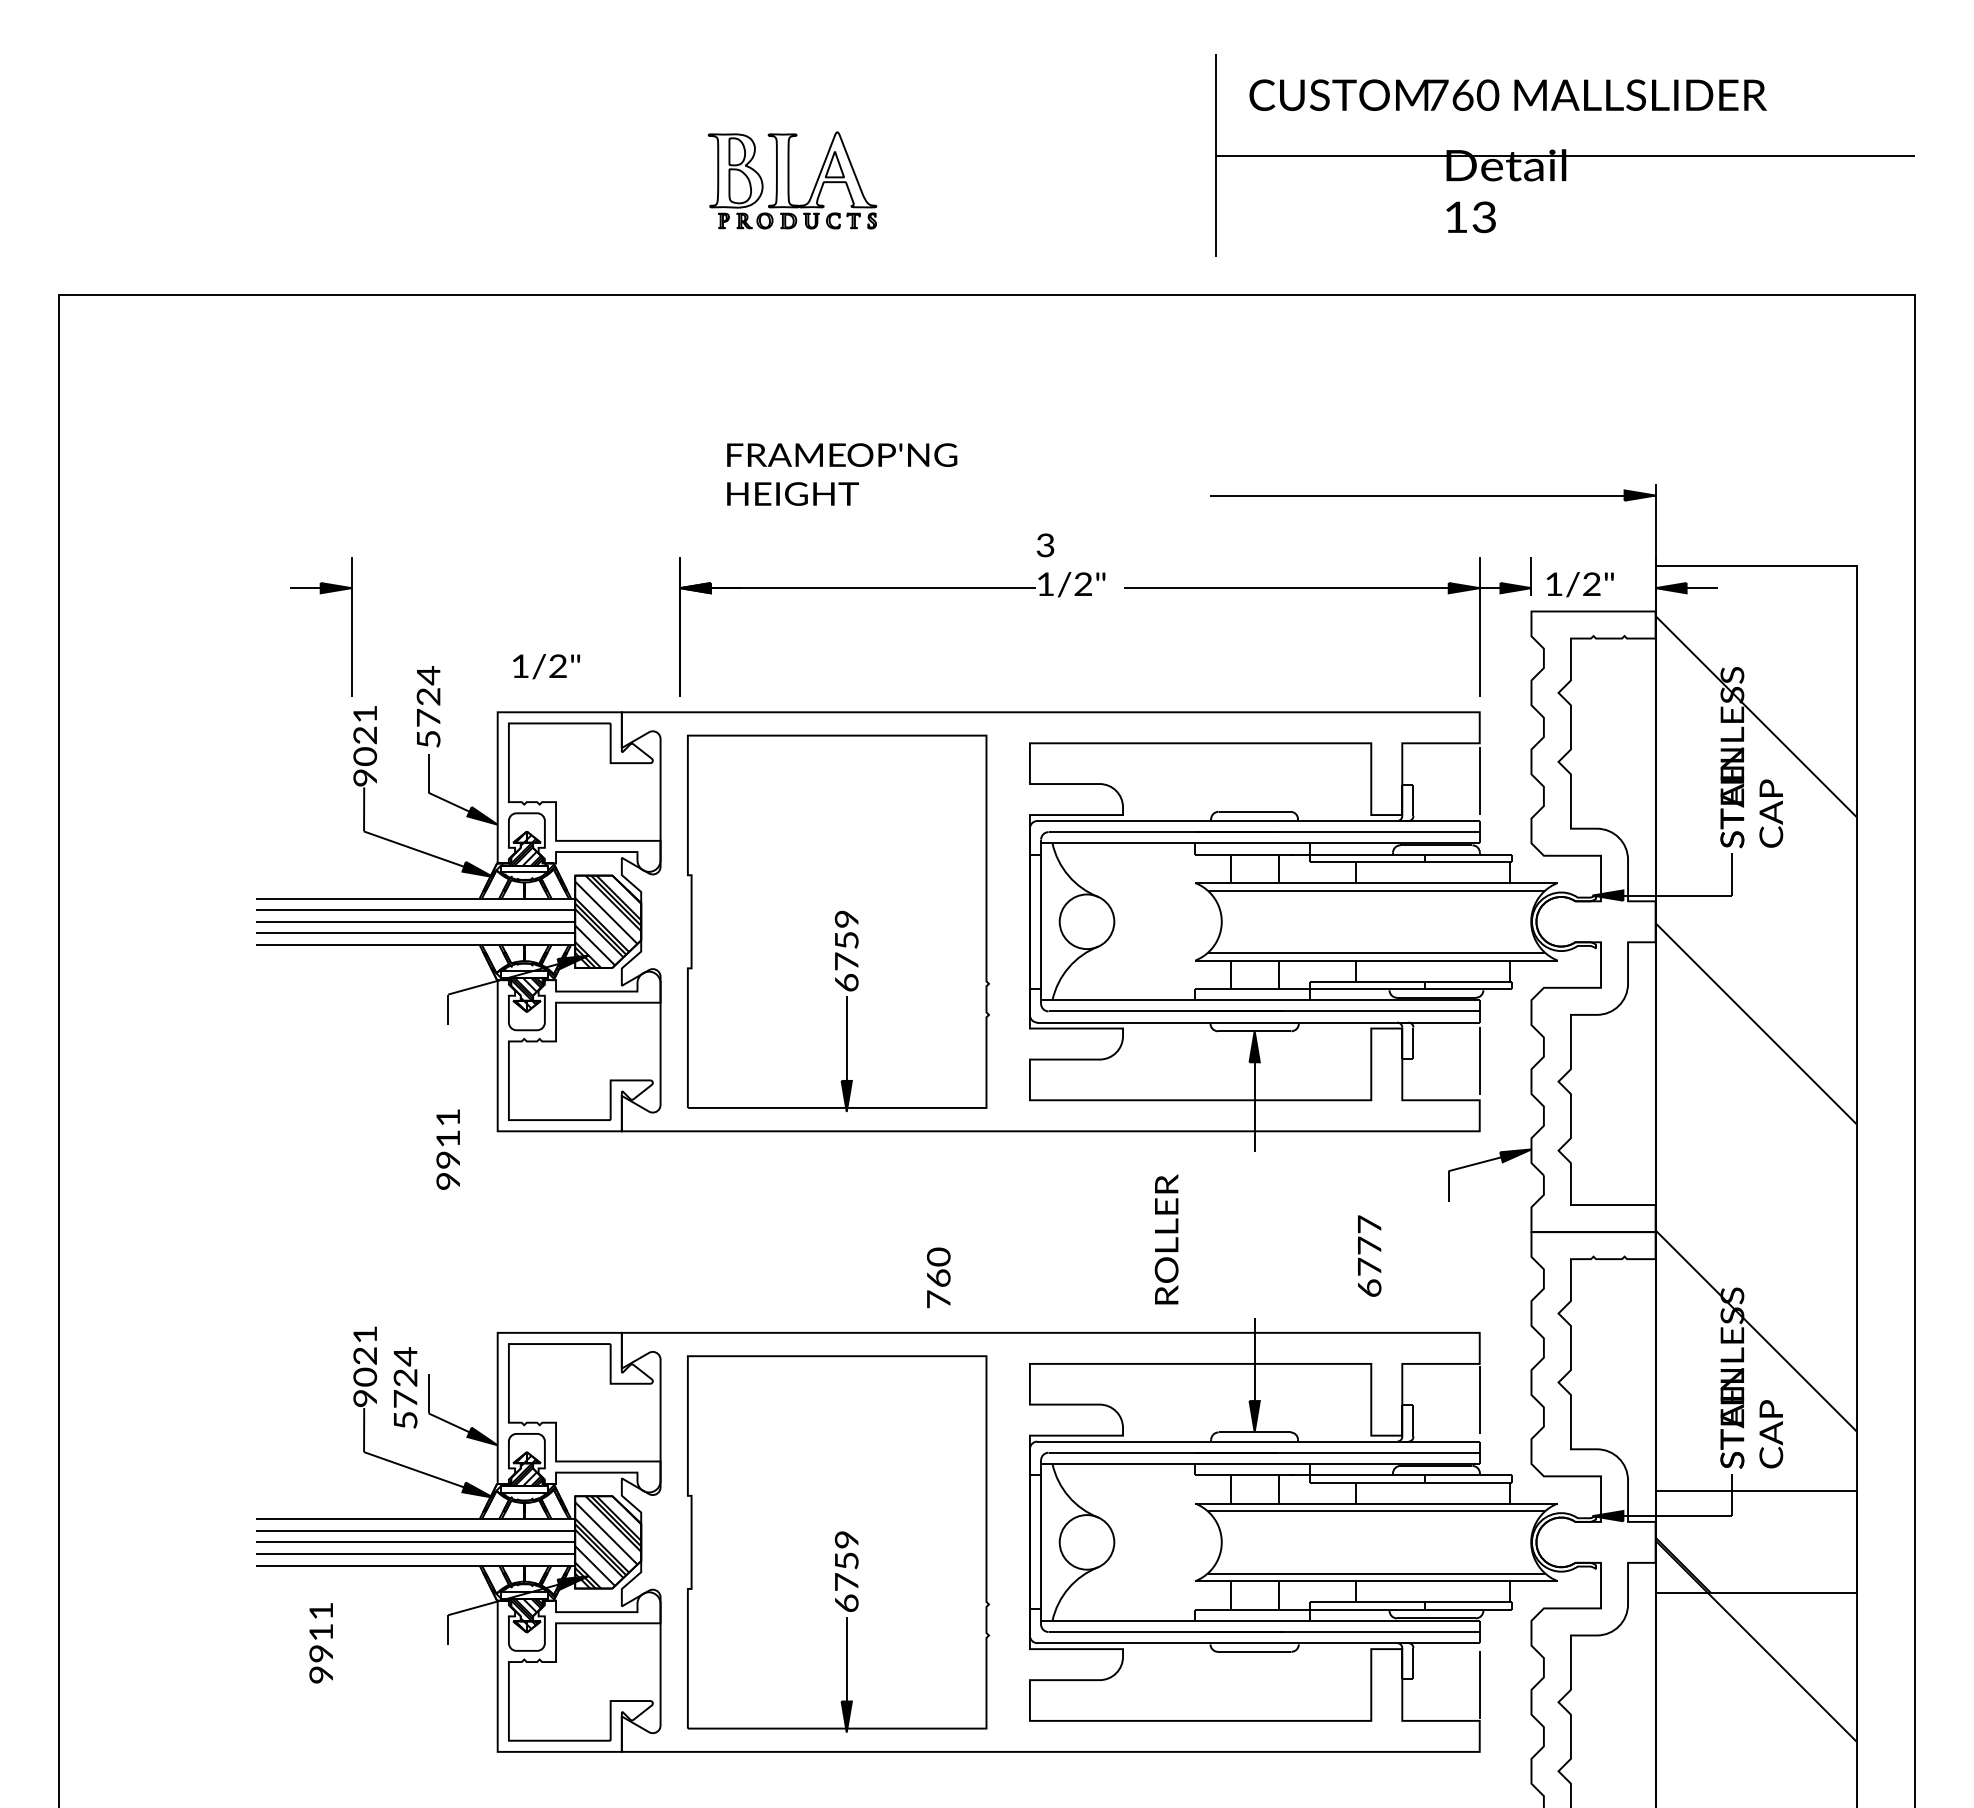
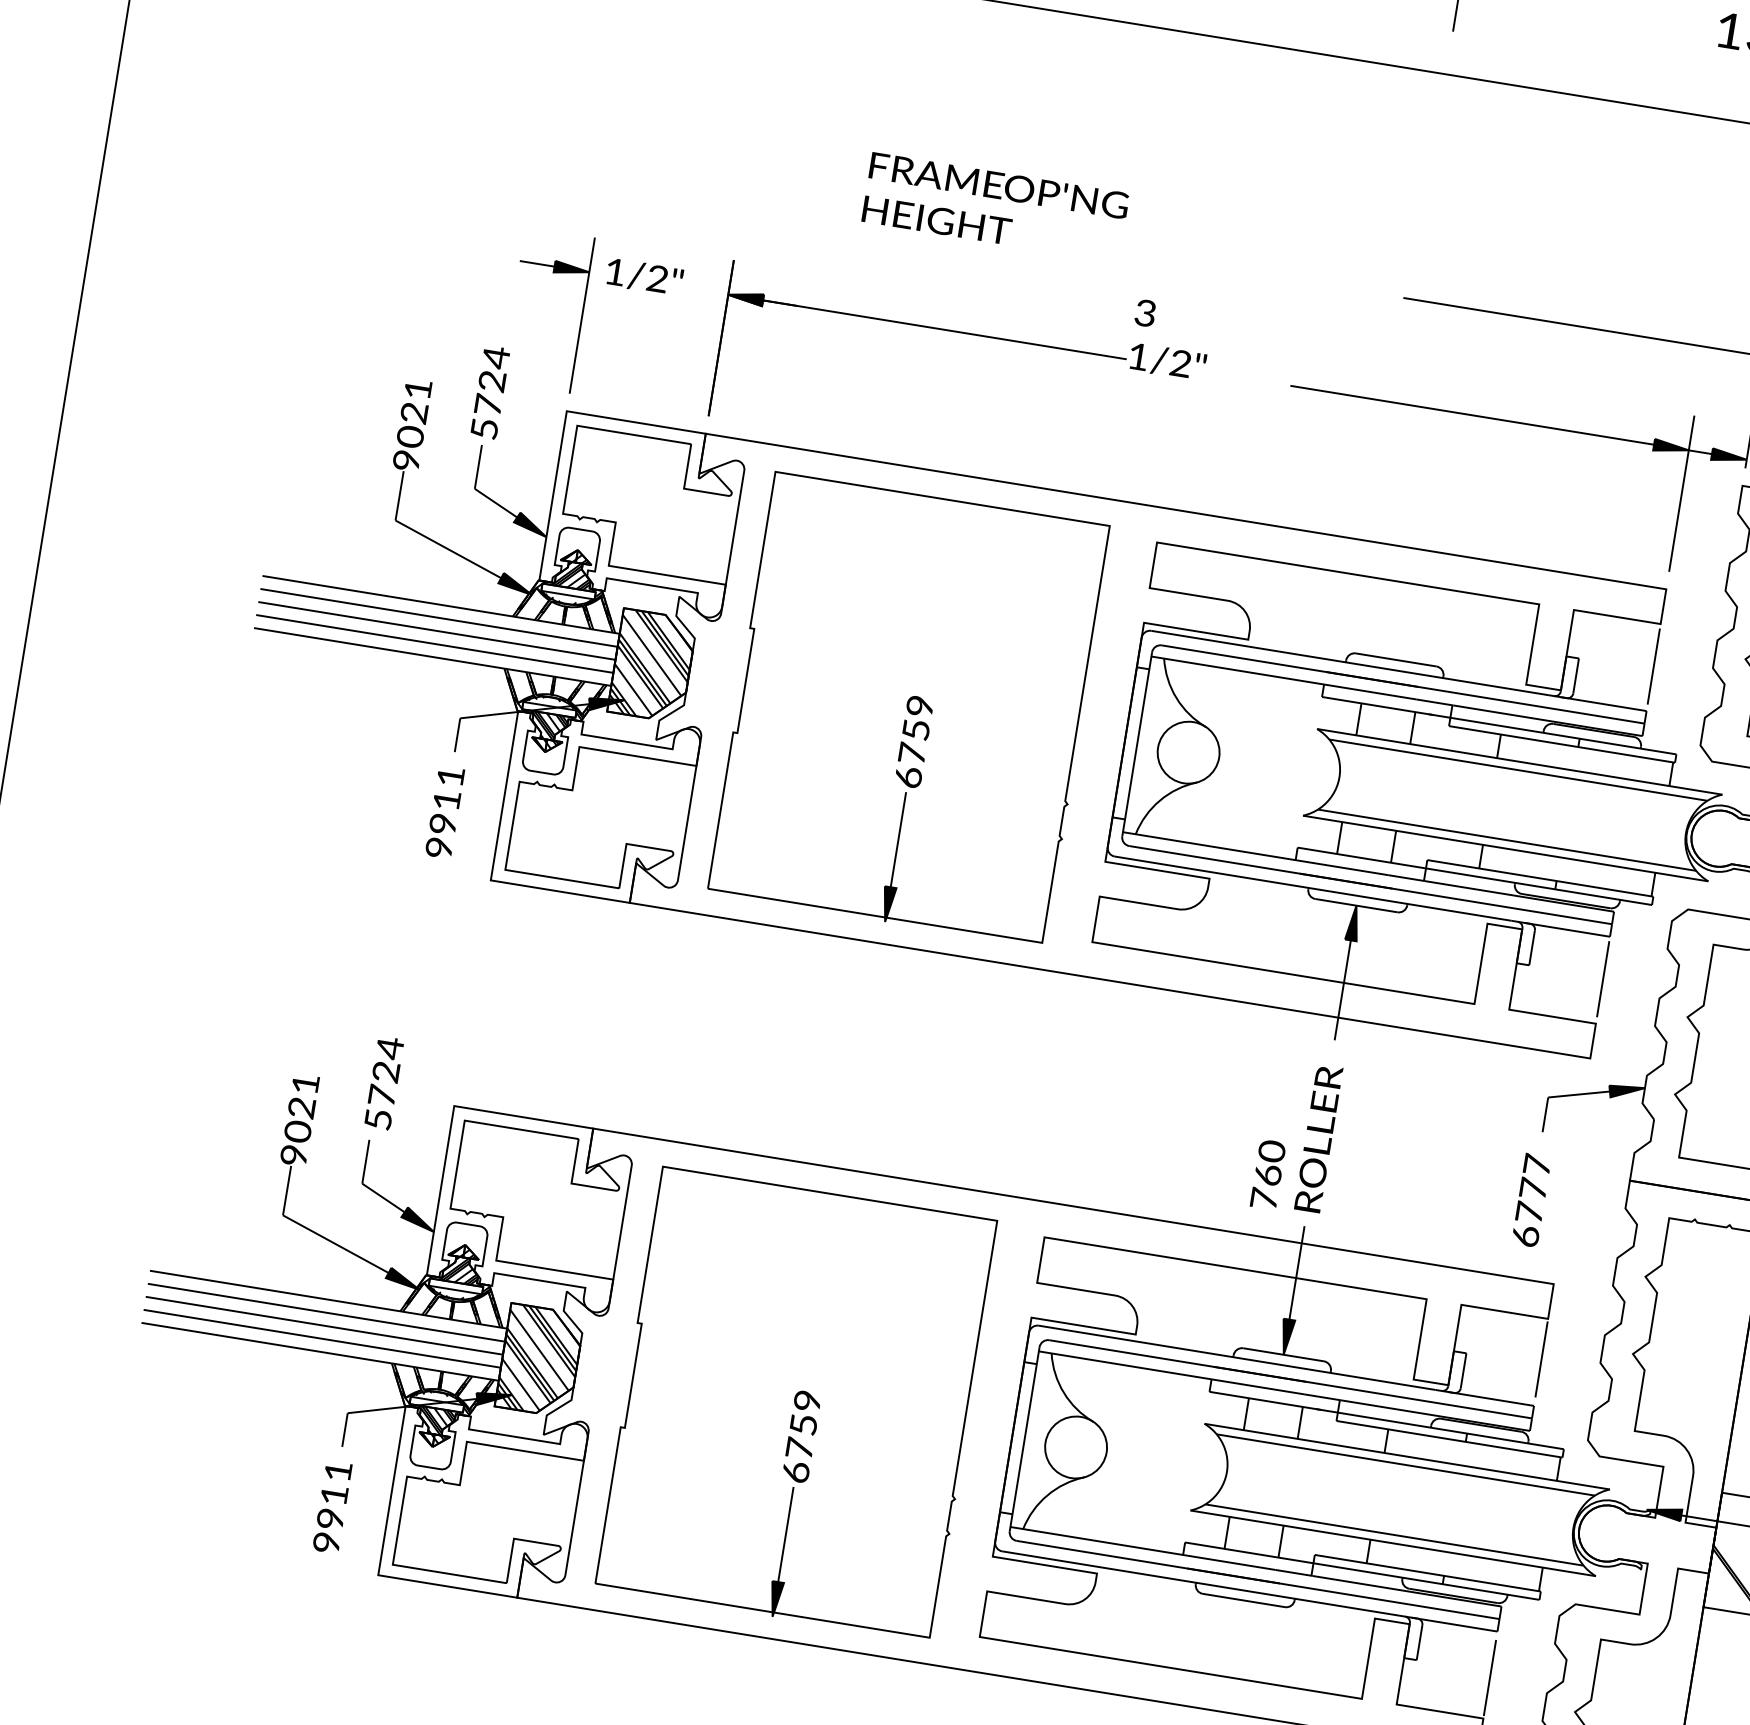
part: (892, 588) -> (966, 333), moved
part: (351, 626) -> (582, 315), moved
text: (546, 666) -> (644, 277), moved
text: (447, 1149) -> (444, 812), moved
text: (1166, 1239) -> (1318, 1138), moved
text: (1369, 1255) -> (1531, 1199), moved
text: (938, 1277) -> (1267, 1174), moved
text: (405, 1387) -> (384, 1082), moved
text: (320, 1643) -> (331, 1507), moved

